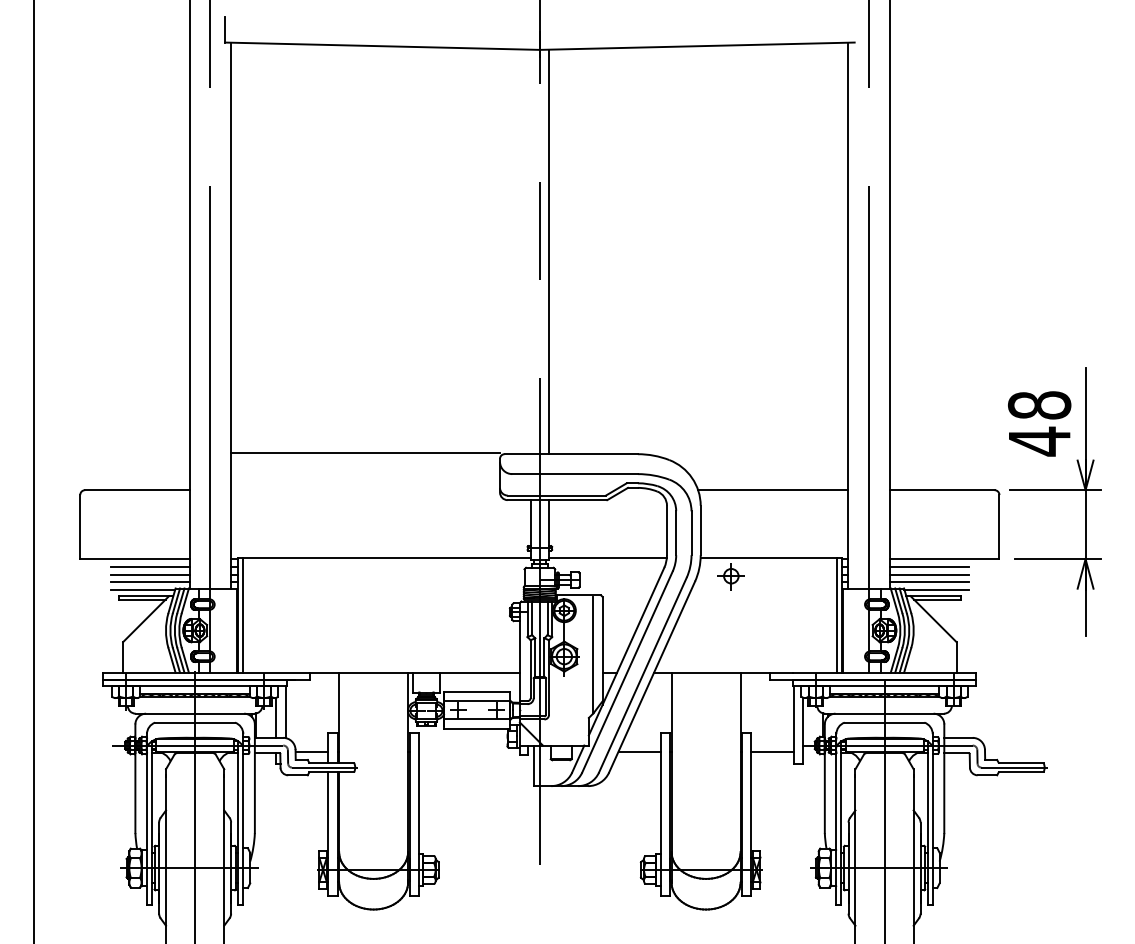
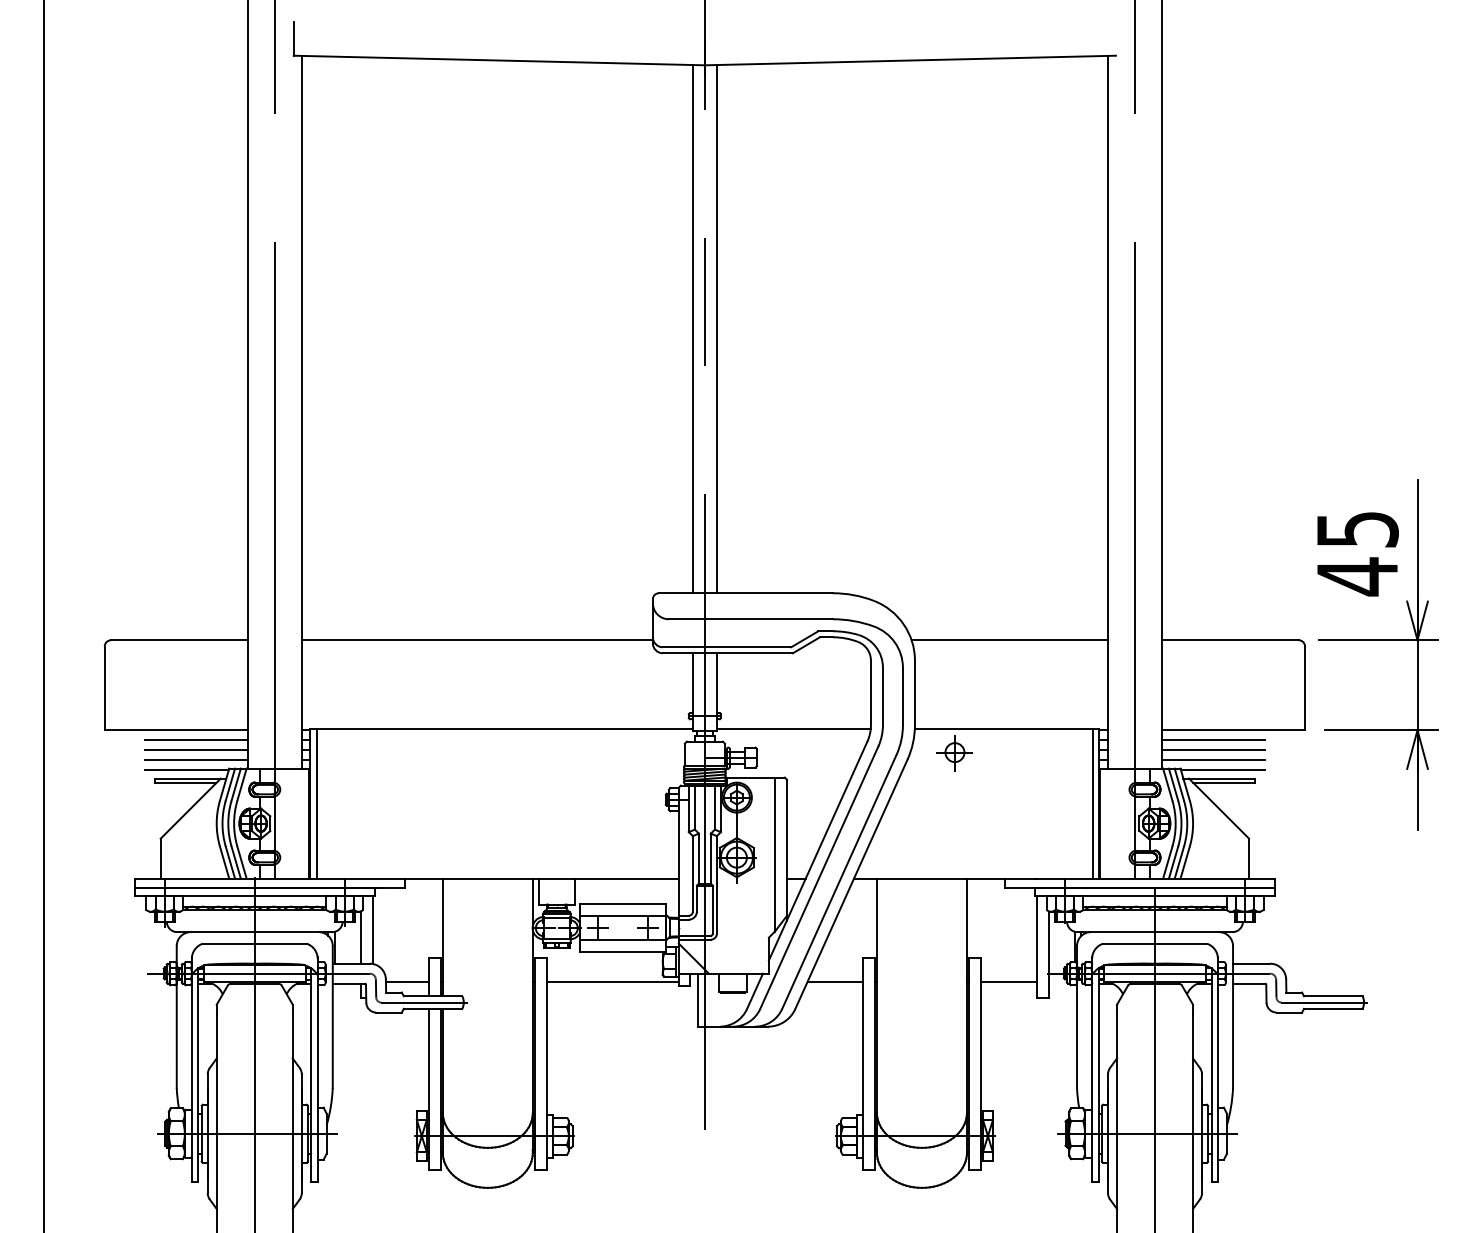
line: (530, 252) -> (692, 329), added
text: (1039, 405) -> (1357, 529), 48 -> 45
line: (364, 452) -> (476, 640), moved
line: (469, 751) -> (612, 981), added

